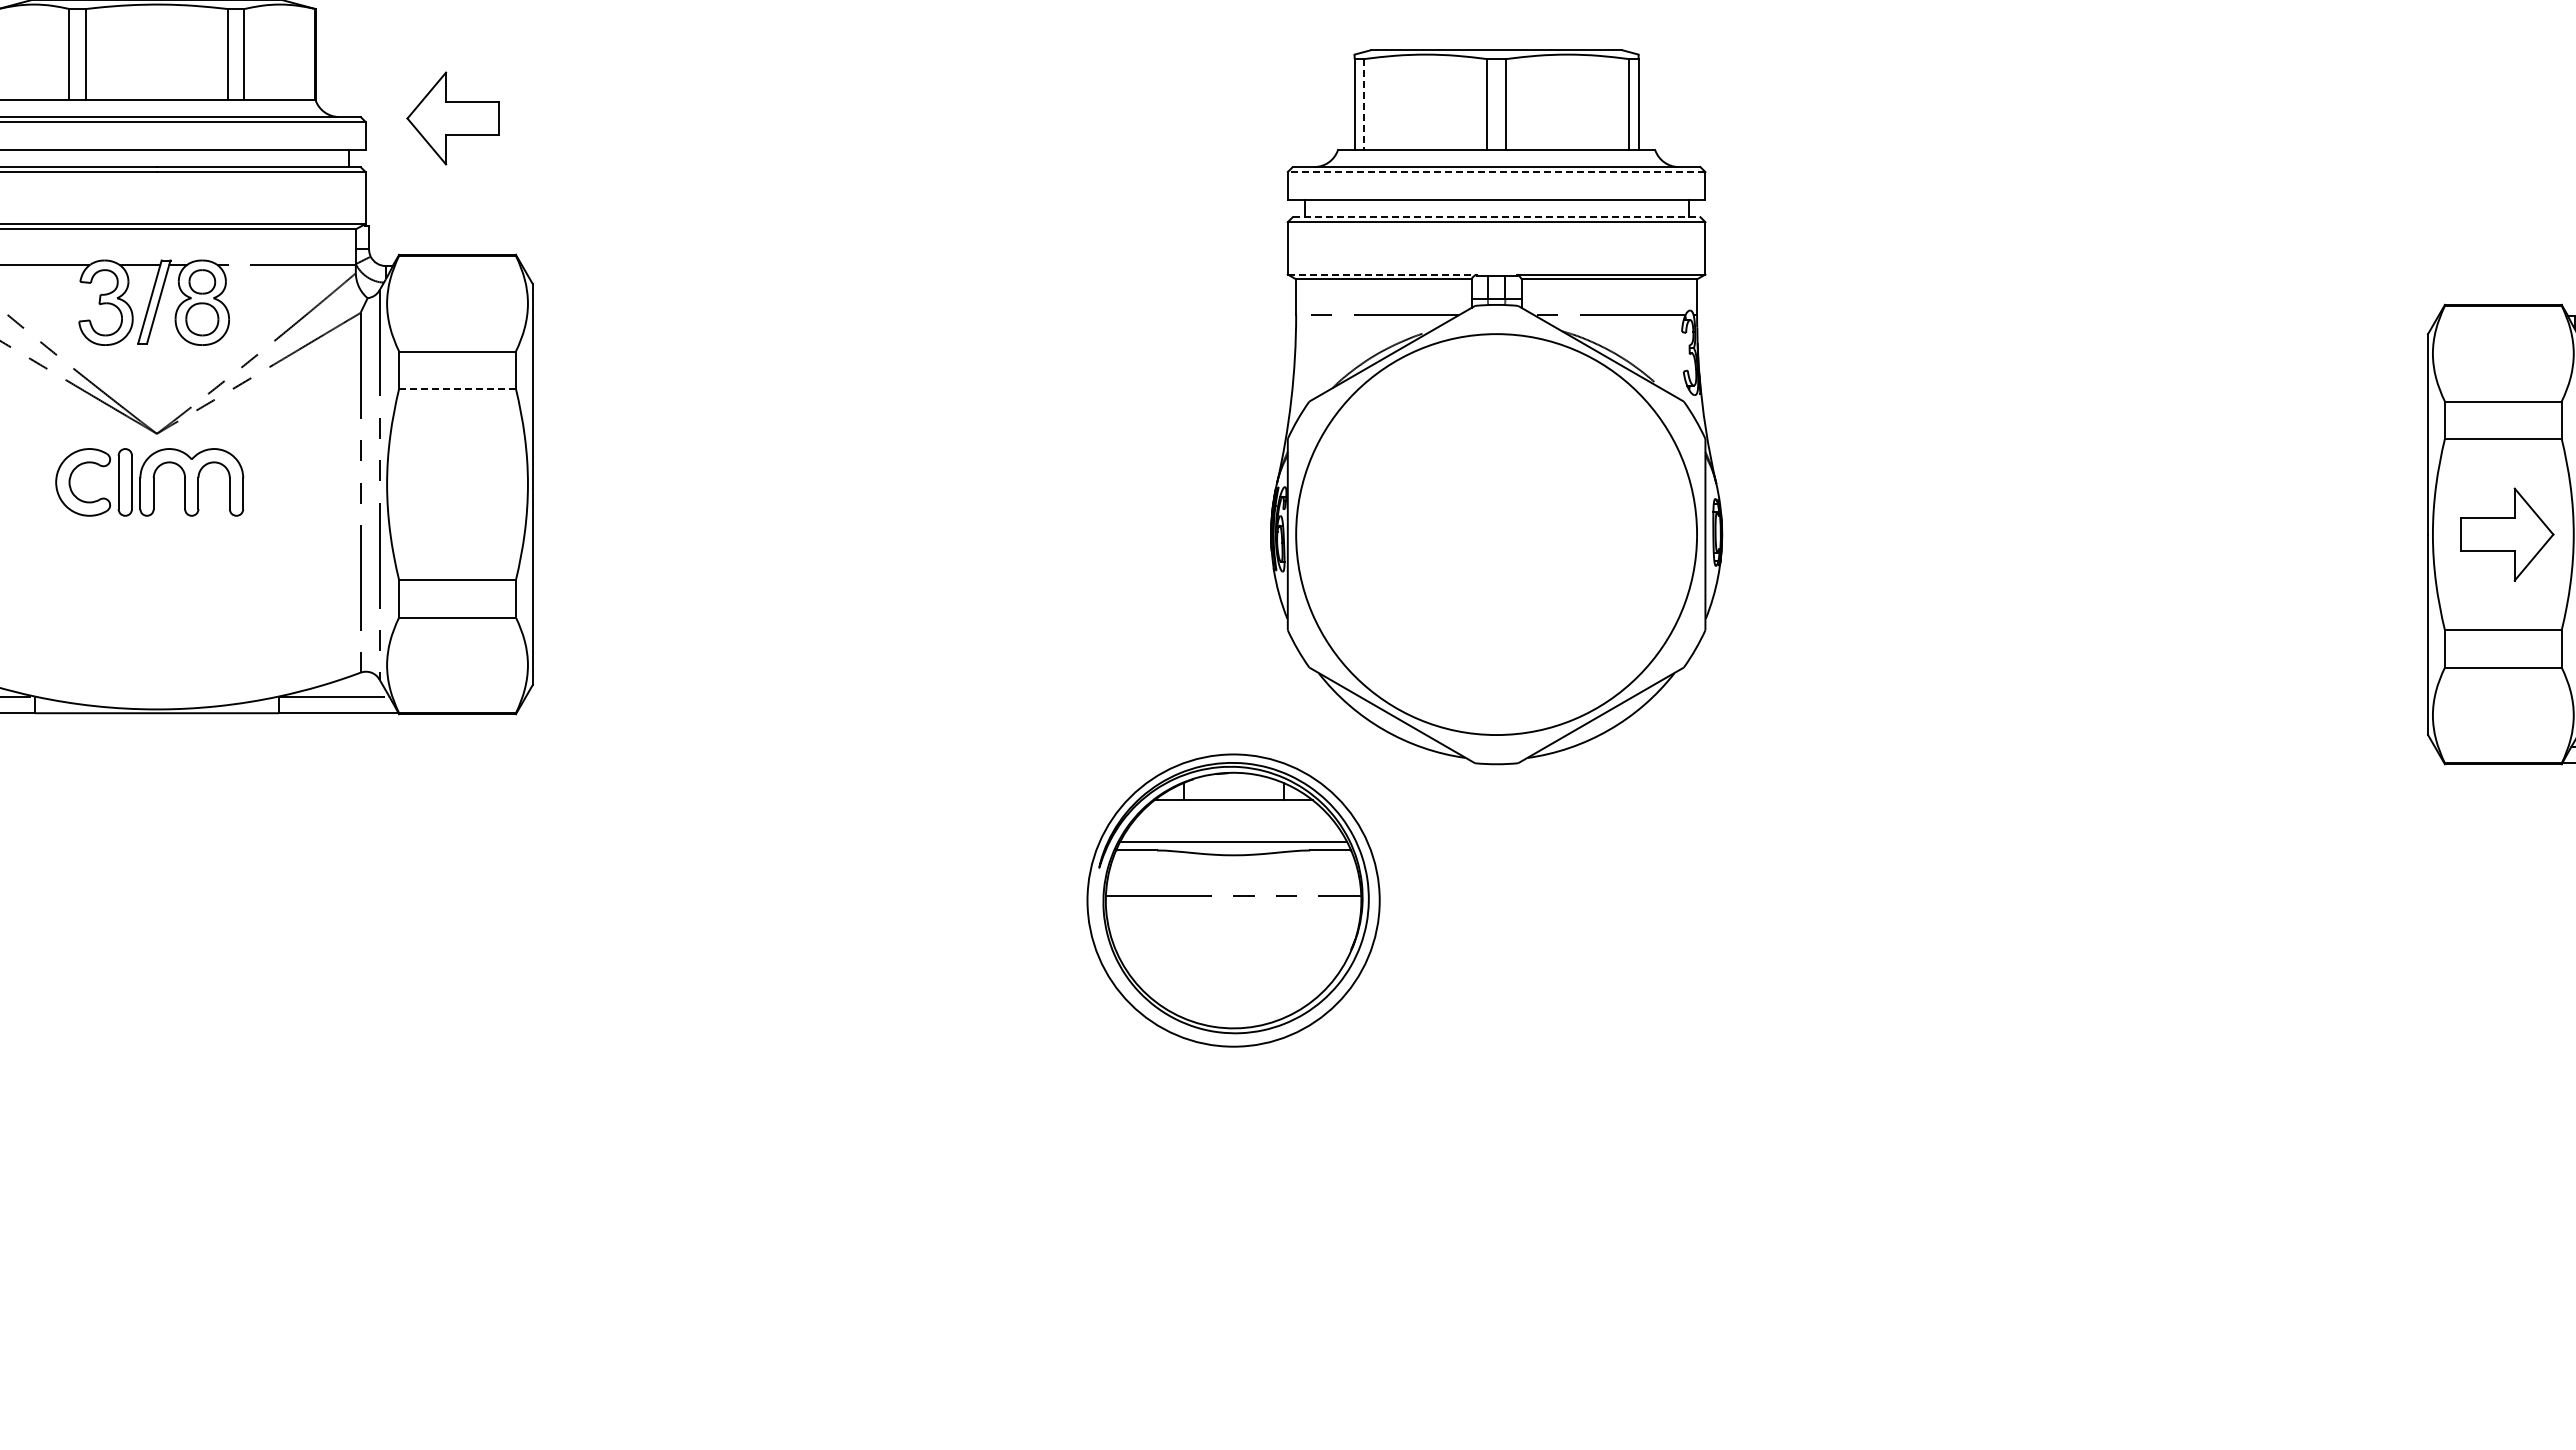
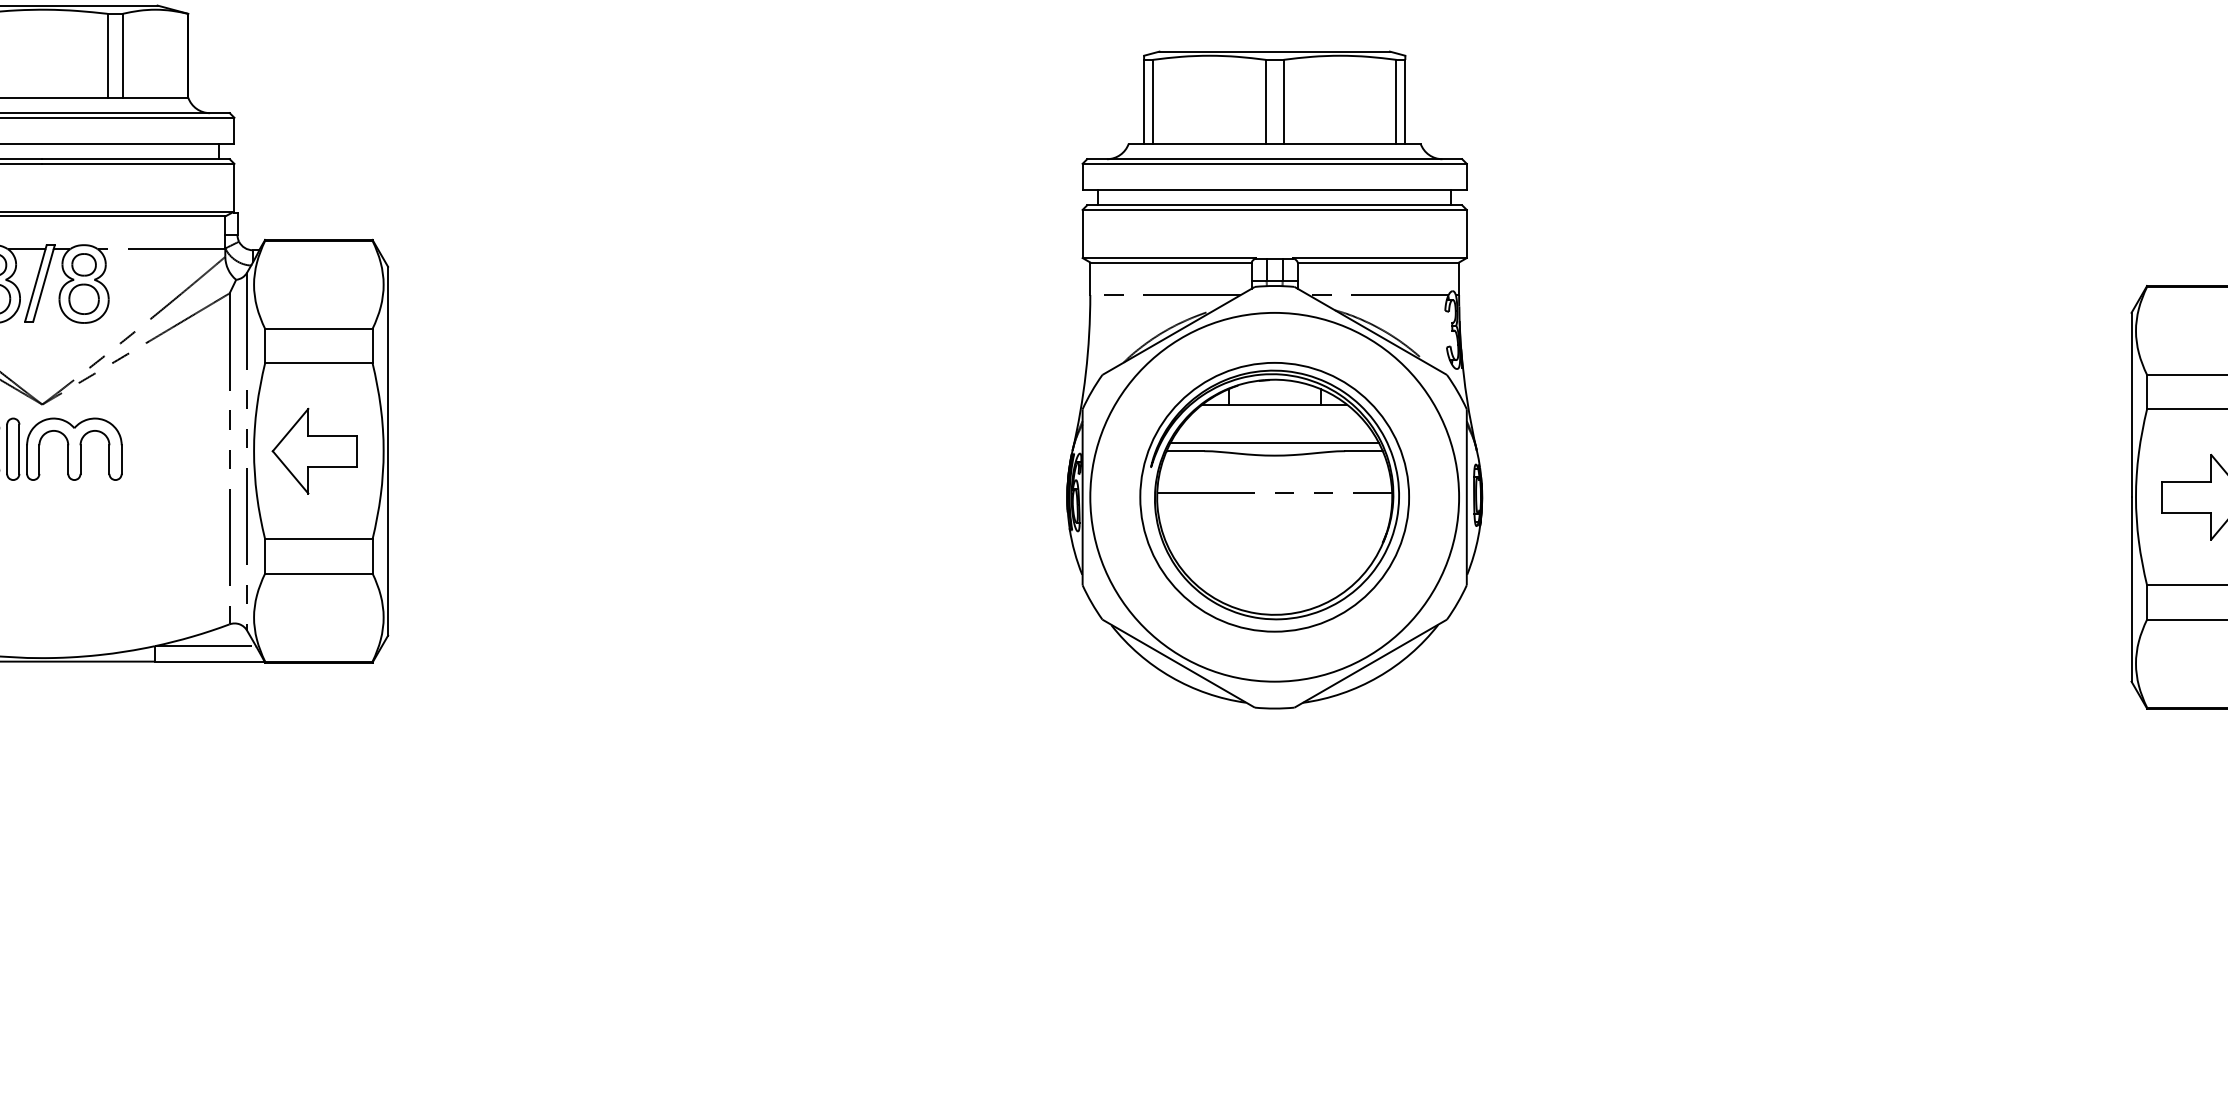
line: (1364, 104) -> (1153, 101), dashed -> solid
part: (452, 118) -> (314, 451), moved
line: (1496, 172) -> (1274, 164), dashed -> solid
line: (1496, 217) -> (1274, 205), dashed -> solid
line: (1382, 274) -> (1169, 258), dashed -> solid
line: (457, 388) -> (318, 362), dashed -> solid
part: (1233, 900) -> (1274, 497), moved

